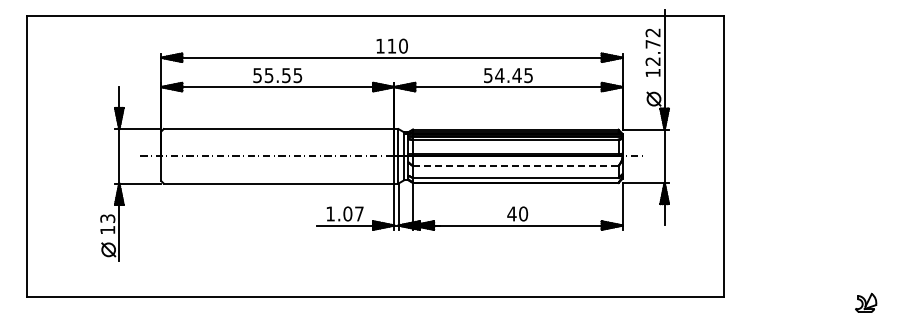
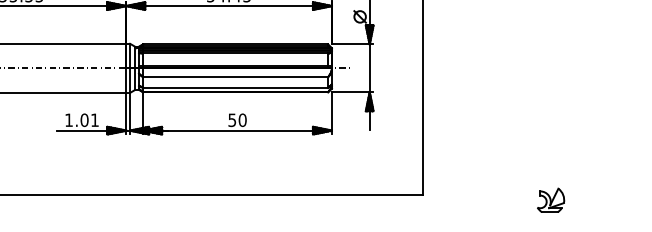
line: (515, 166) -> (235, 77), dashed -> solid
text: (359, 213) -> (95, 119), 1.07 -> 1.01
text: (511, 213) -> (231, 119), 40 -> 50
part: (865, 302) -> (550, 199), size x1.43

